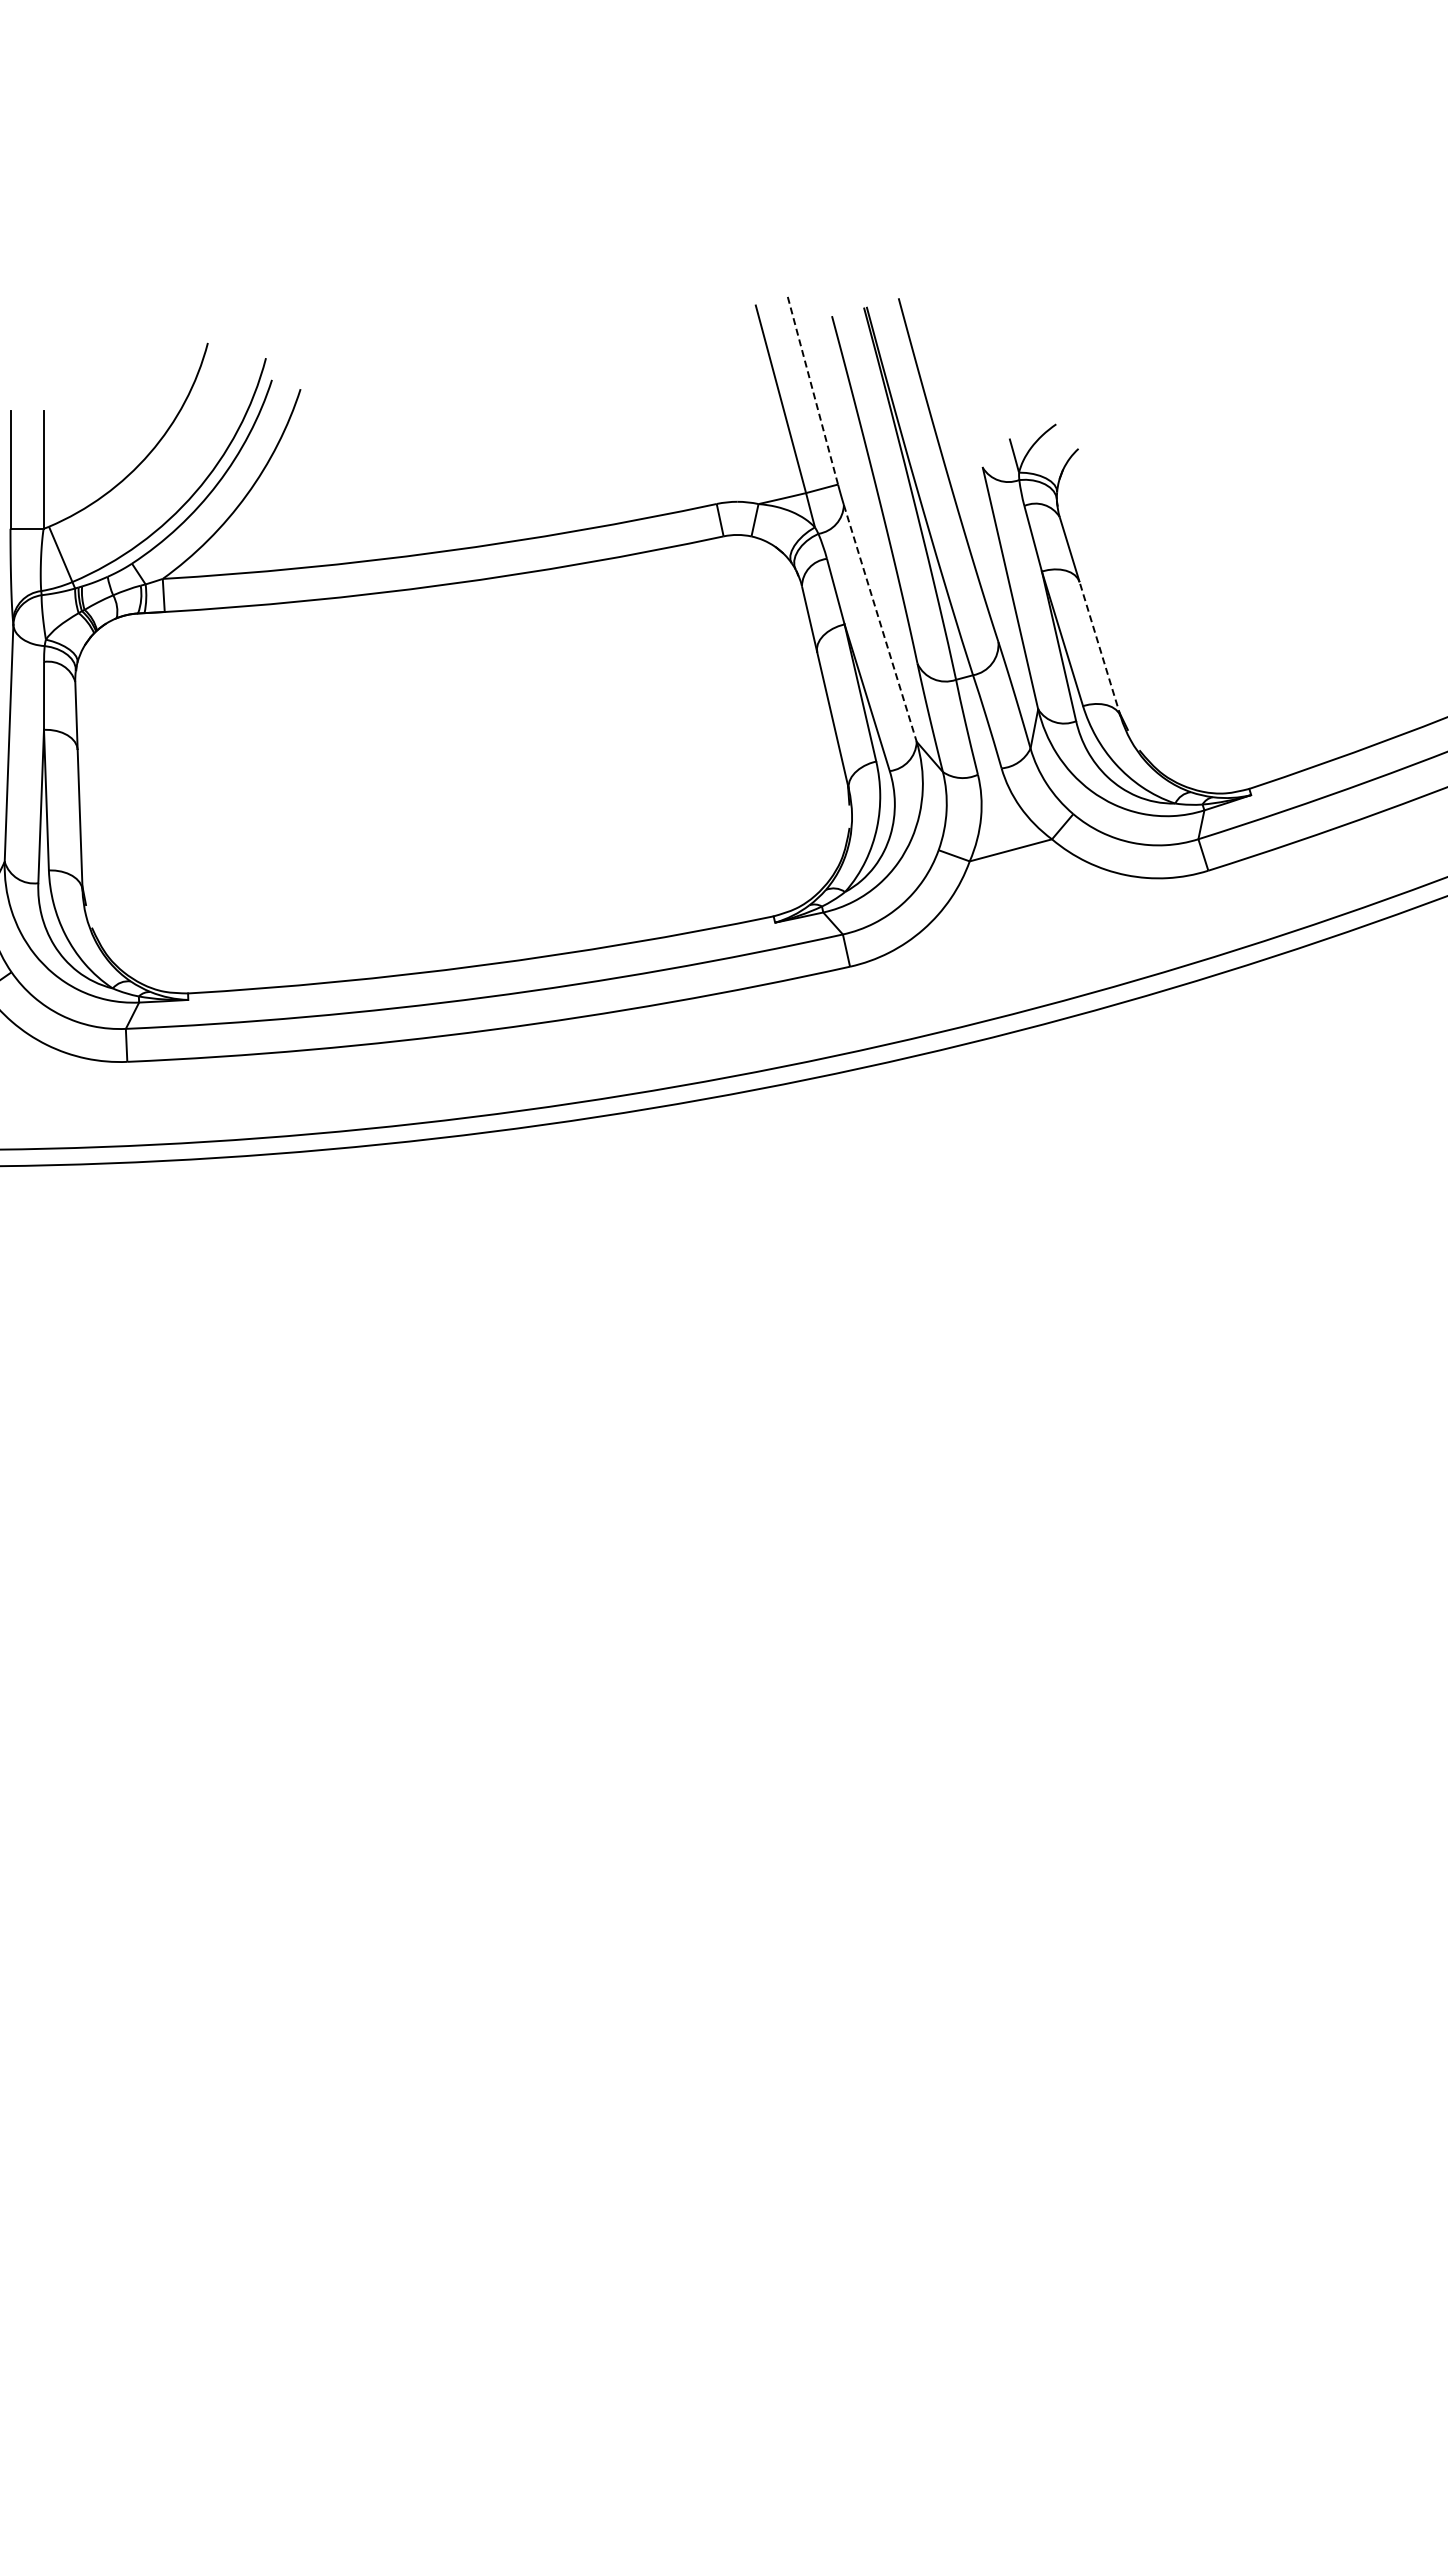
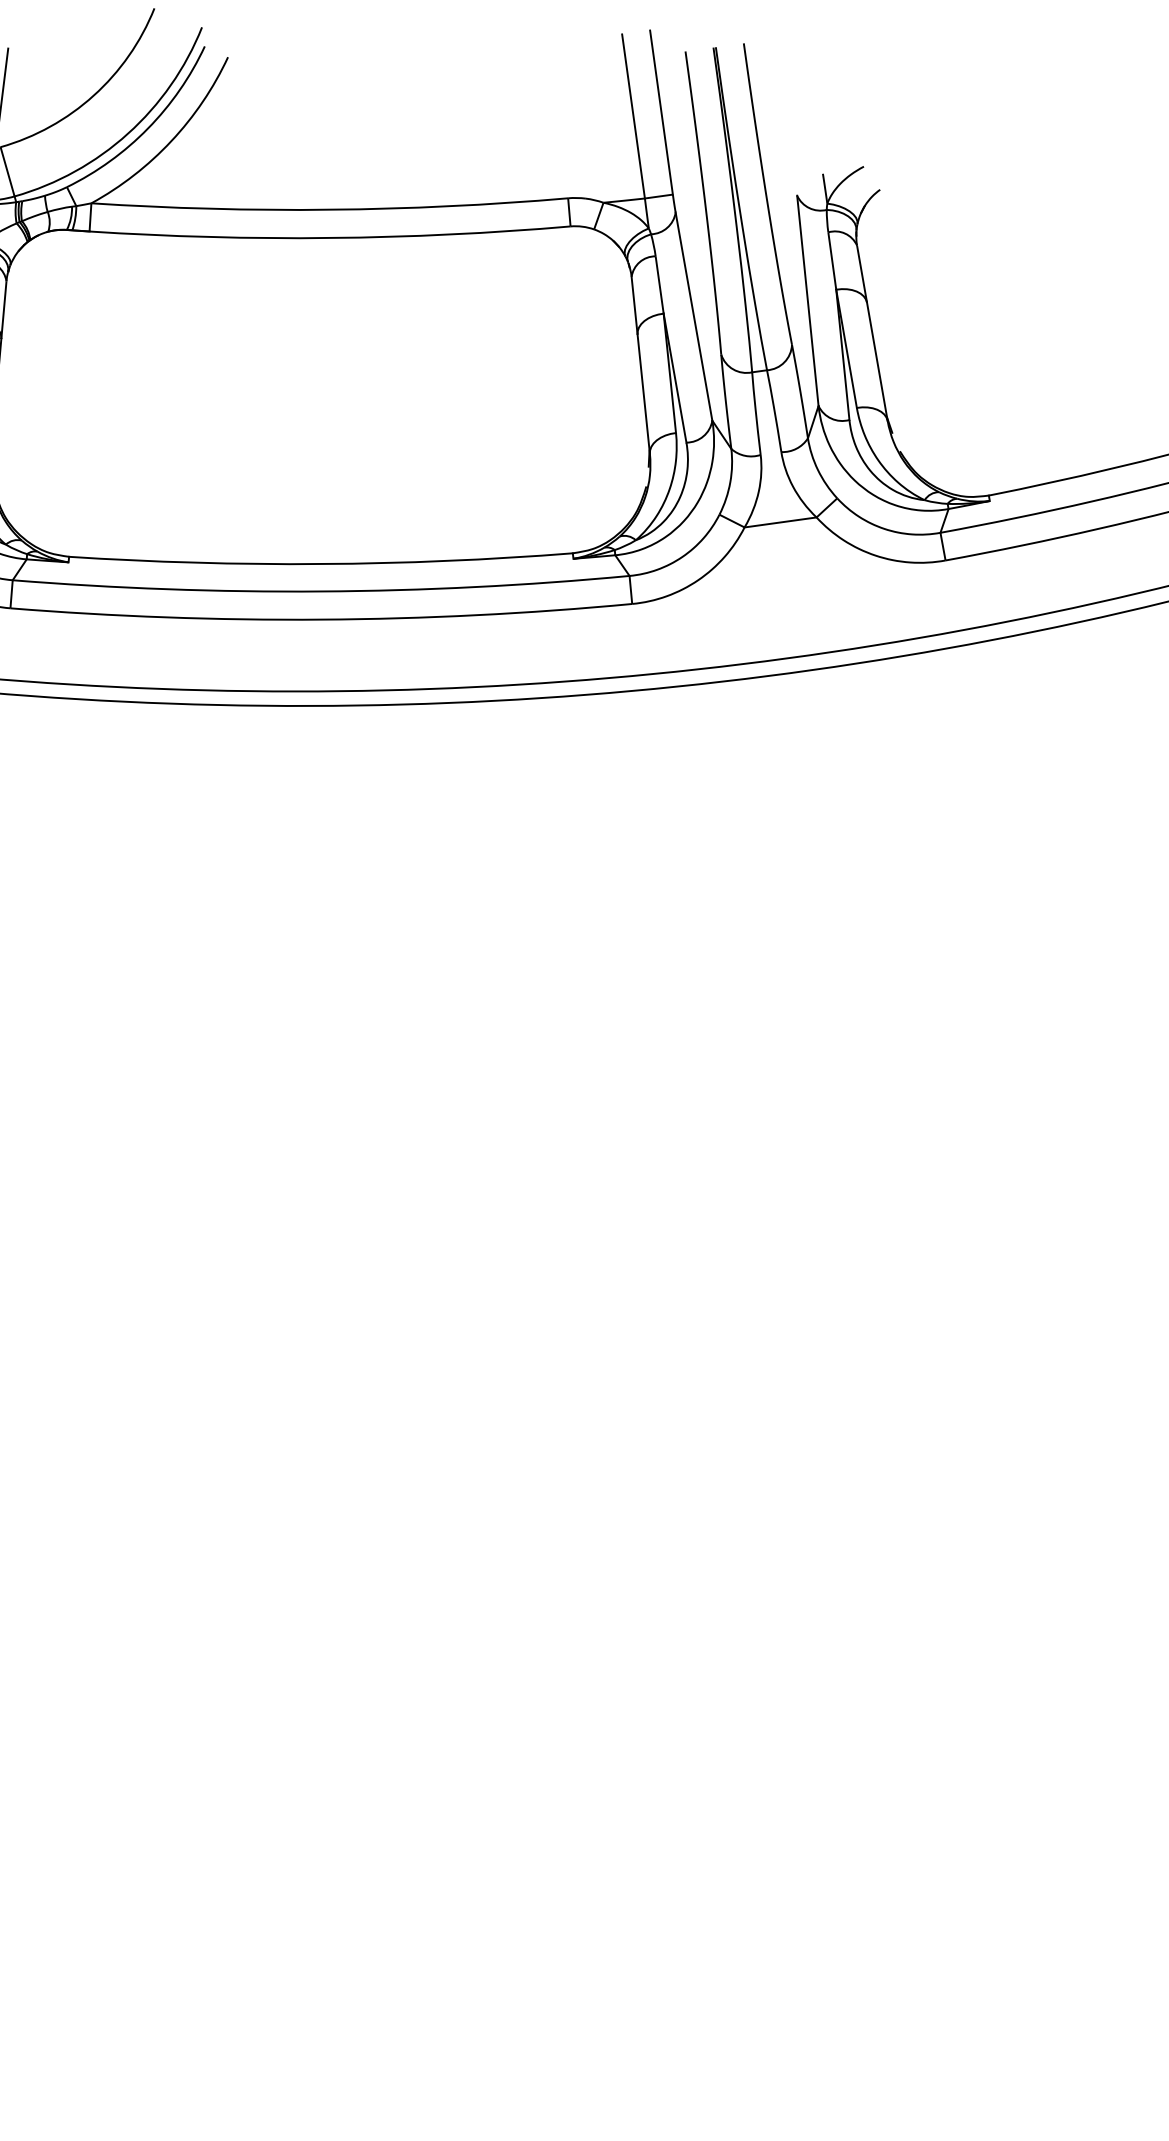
line: (813, 391) -> (661, 113), dashed -> solid
line: (880, 623) -> (694, 316), dashed -> solid
line: (1100, 649) -> (877, 361), dashed -> solid

